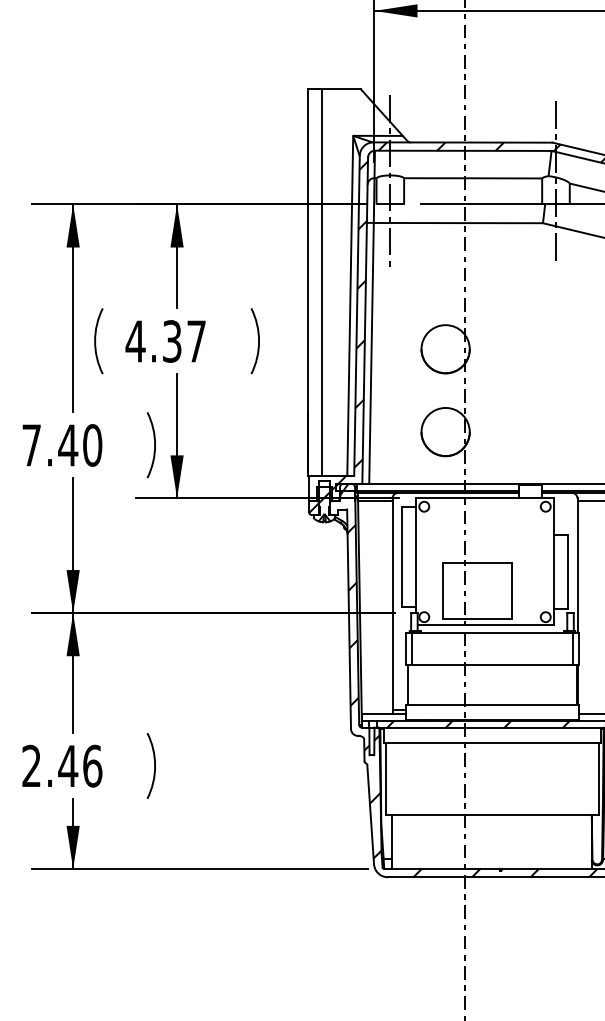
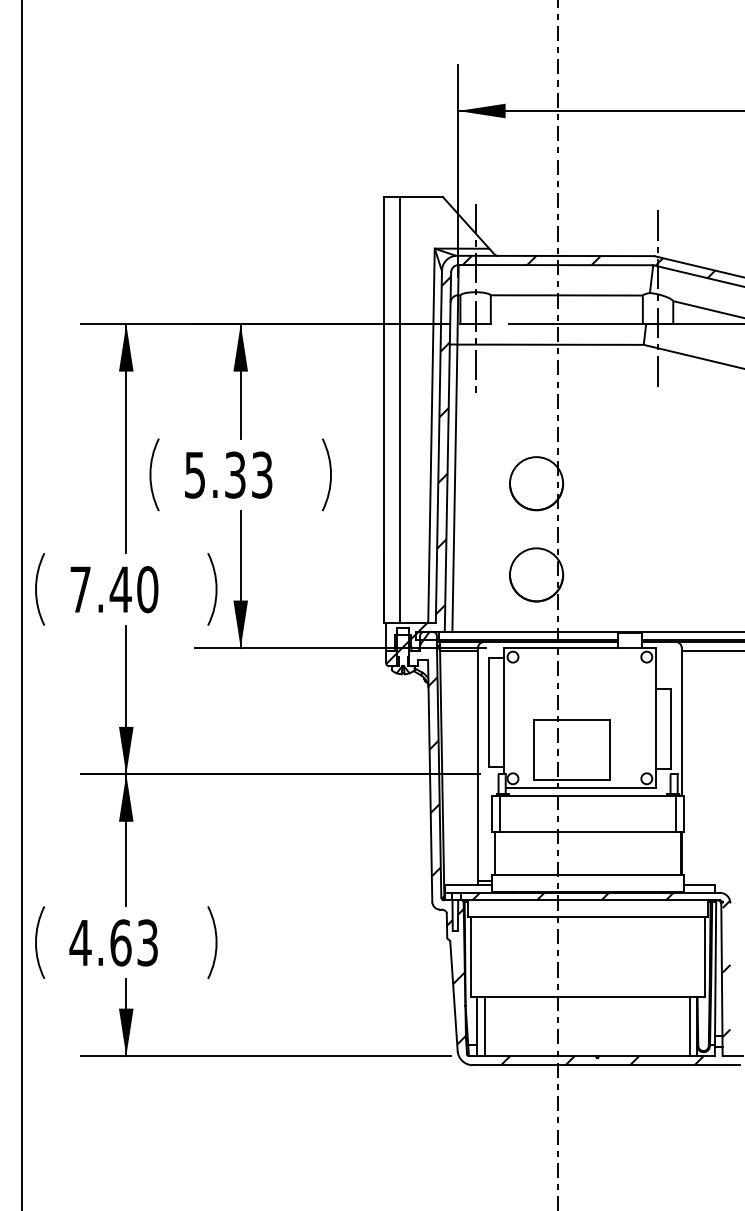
text: (165, 340) -> (227, 474), 4.37 -> 5.33
text: (61, 765) -> (113, 942), 2.46 -> 4.63
line: (398, 842) -> (484, 1026), added
line: (584, 842) -> (689, 1026), added

